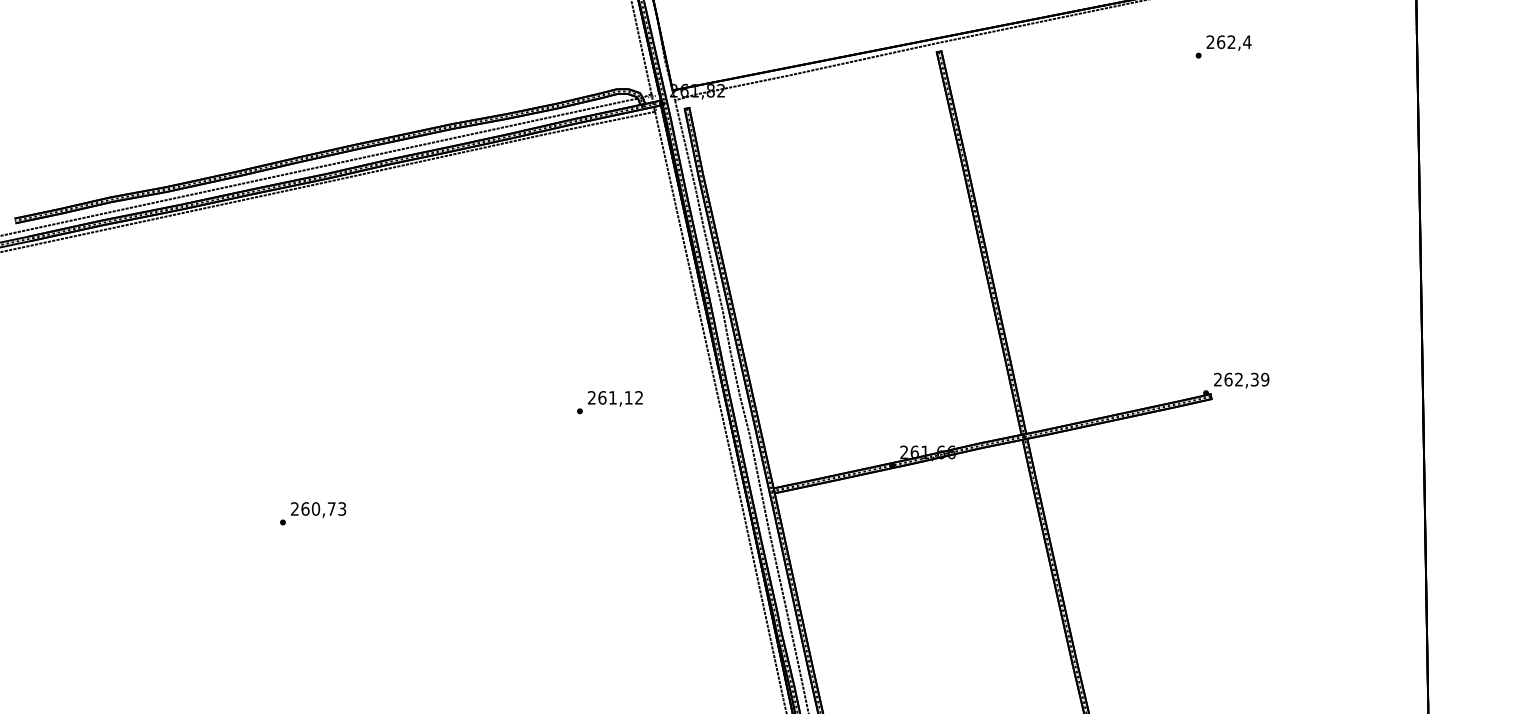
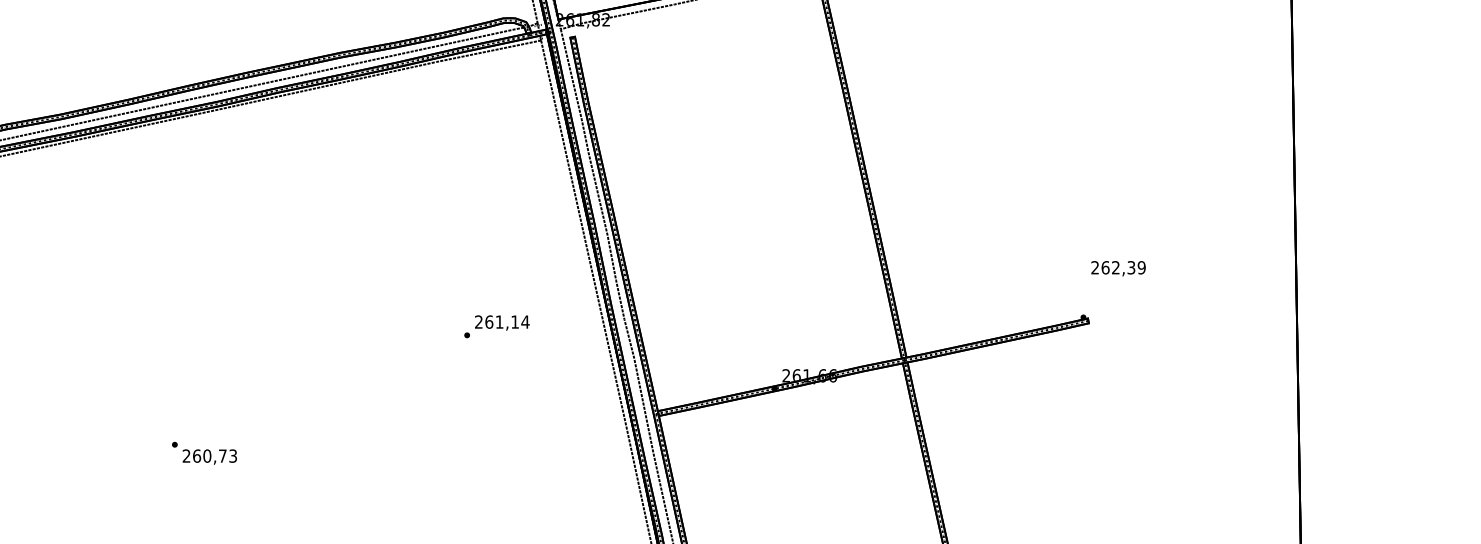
text: (1241, 380) -> (1118, 268), moved
text: (638, 397) -> (524, 321), 261,12 -> 261,14
text: (318, 509) -> (209, 456), moved

